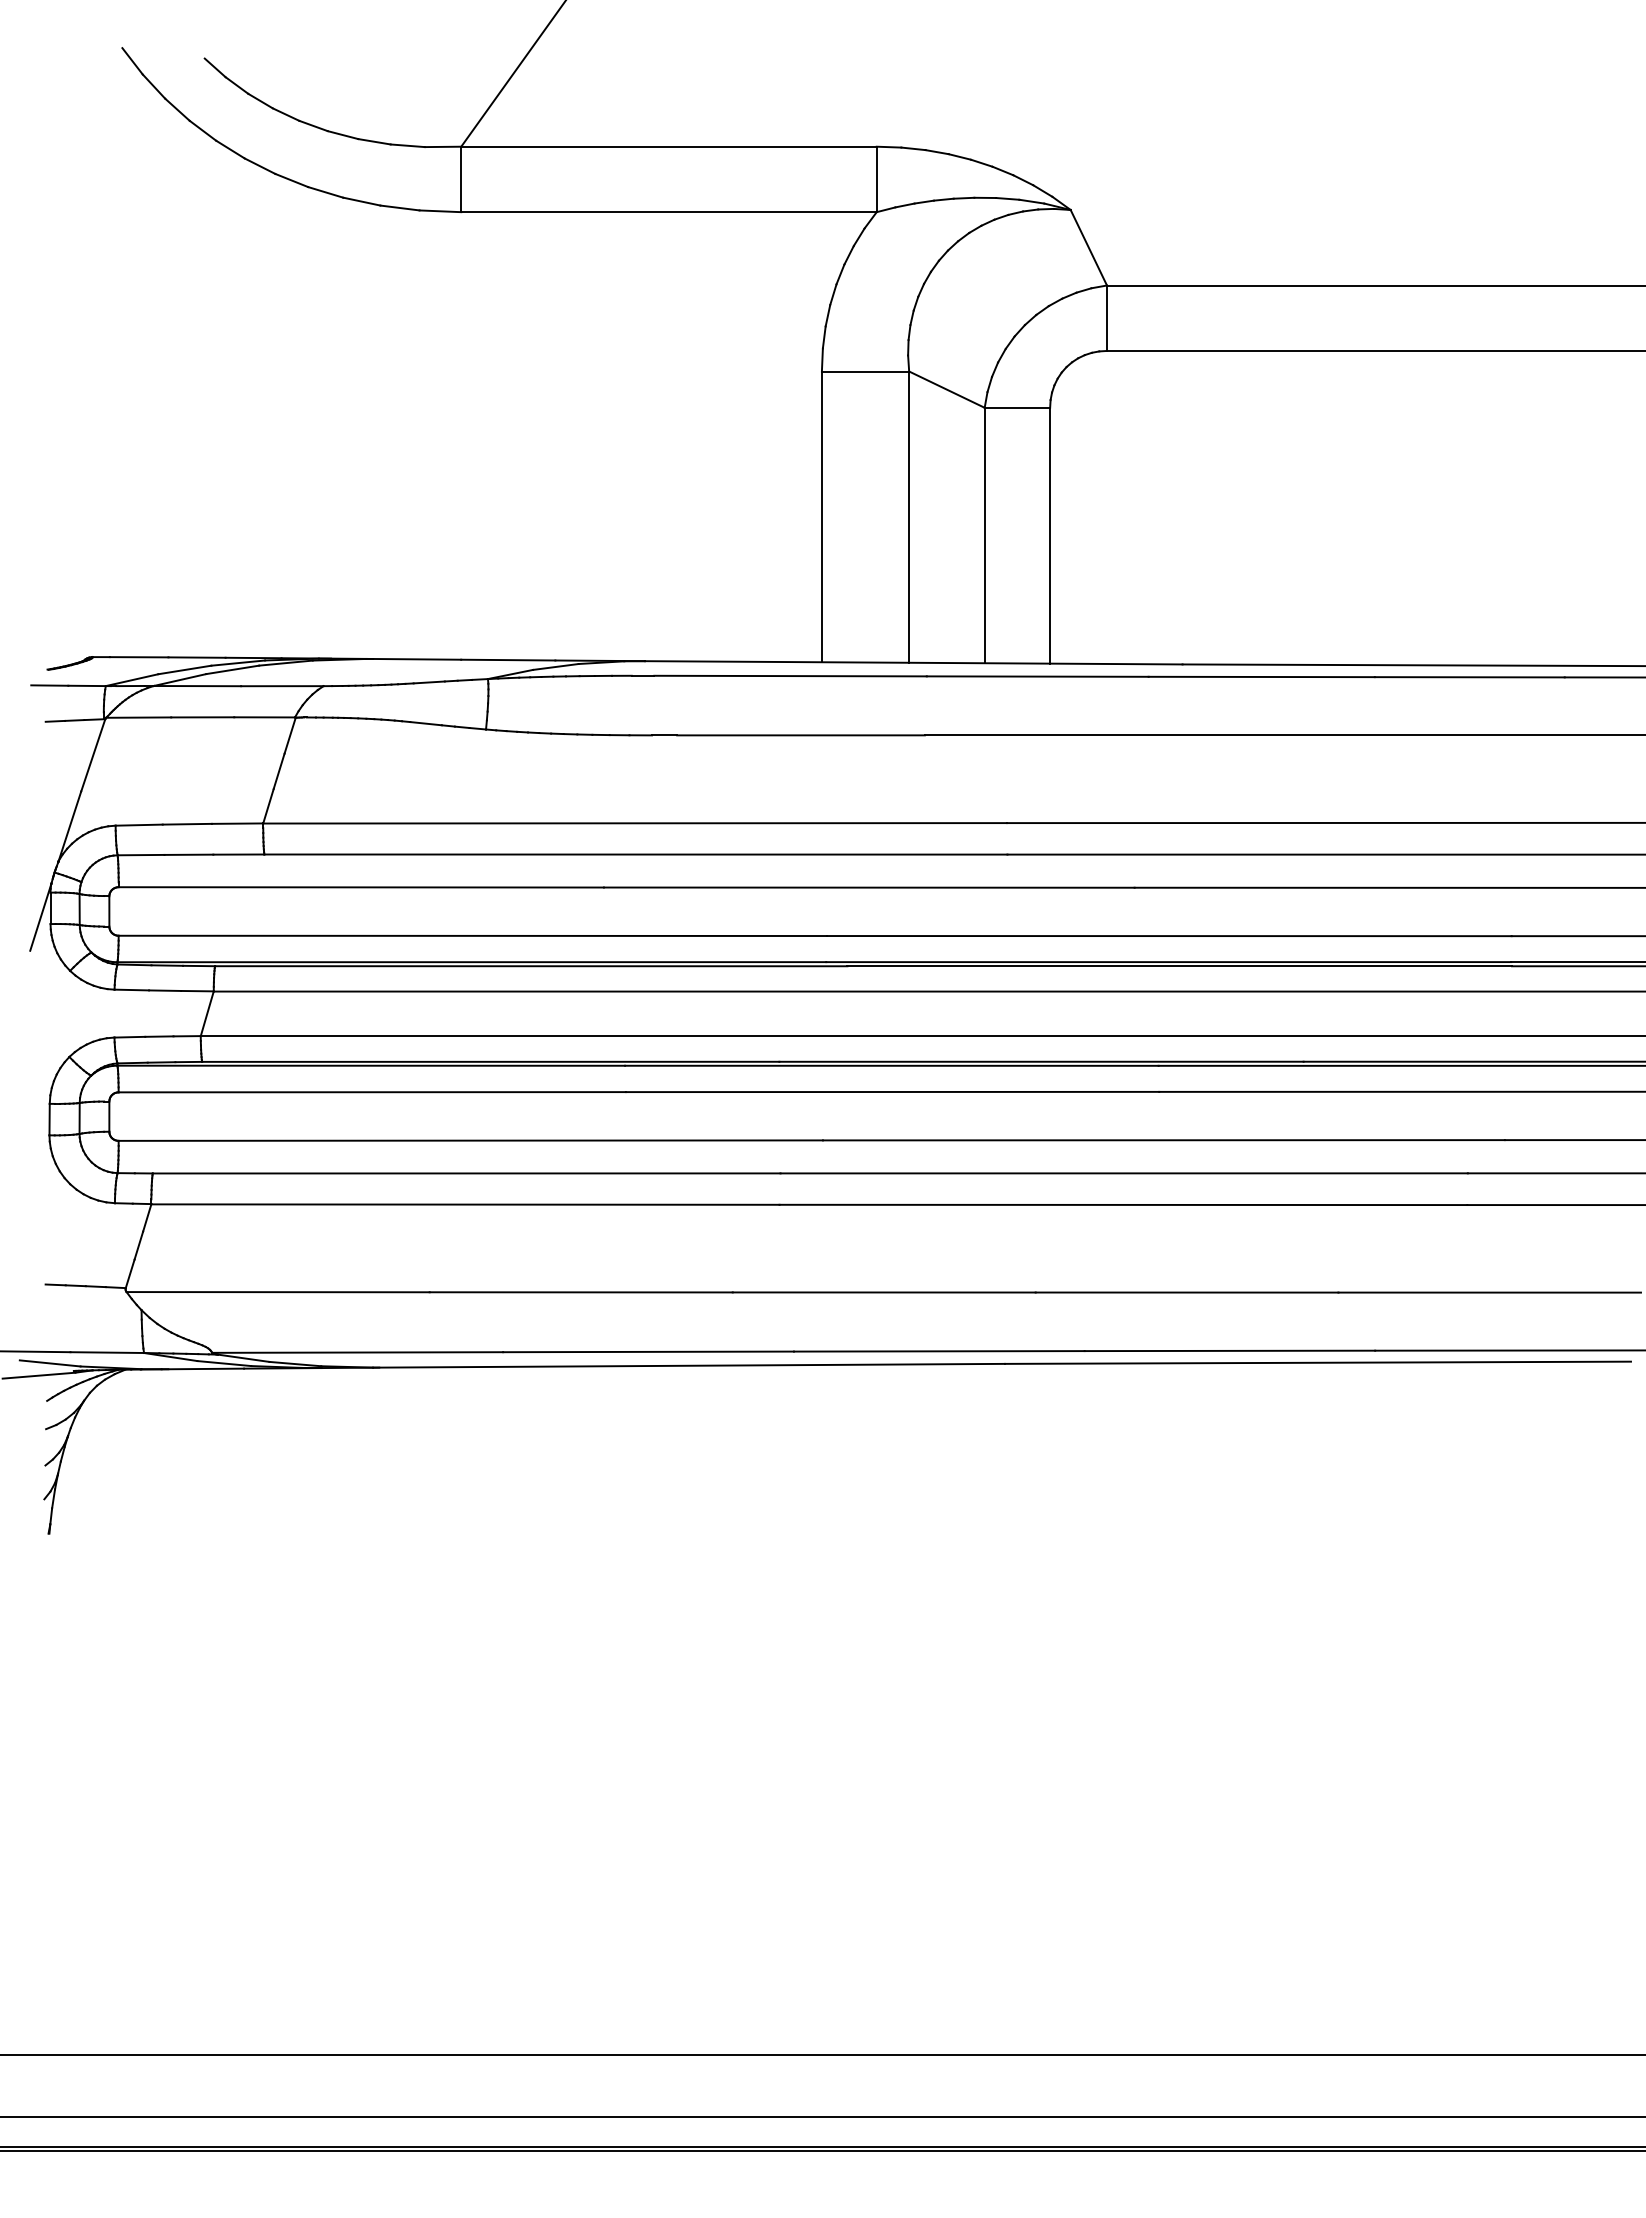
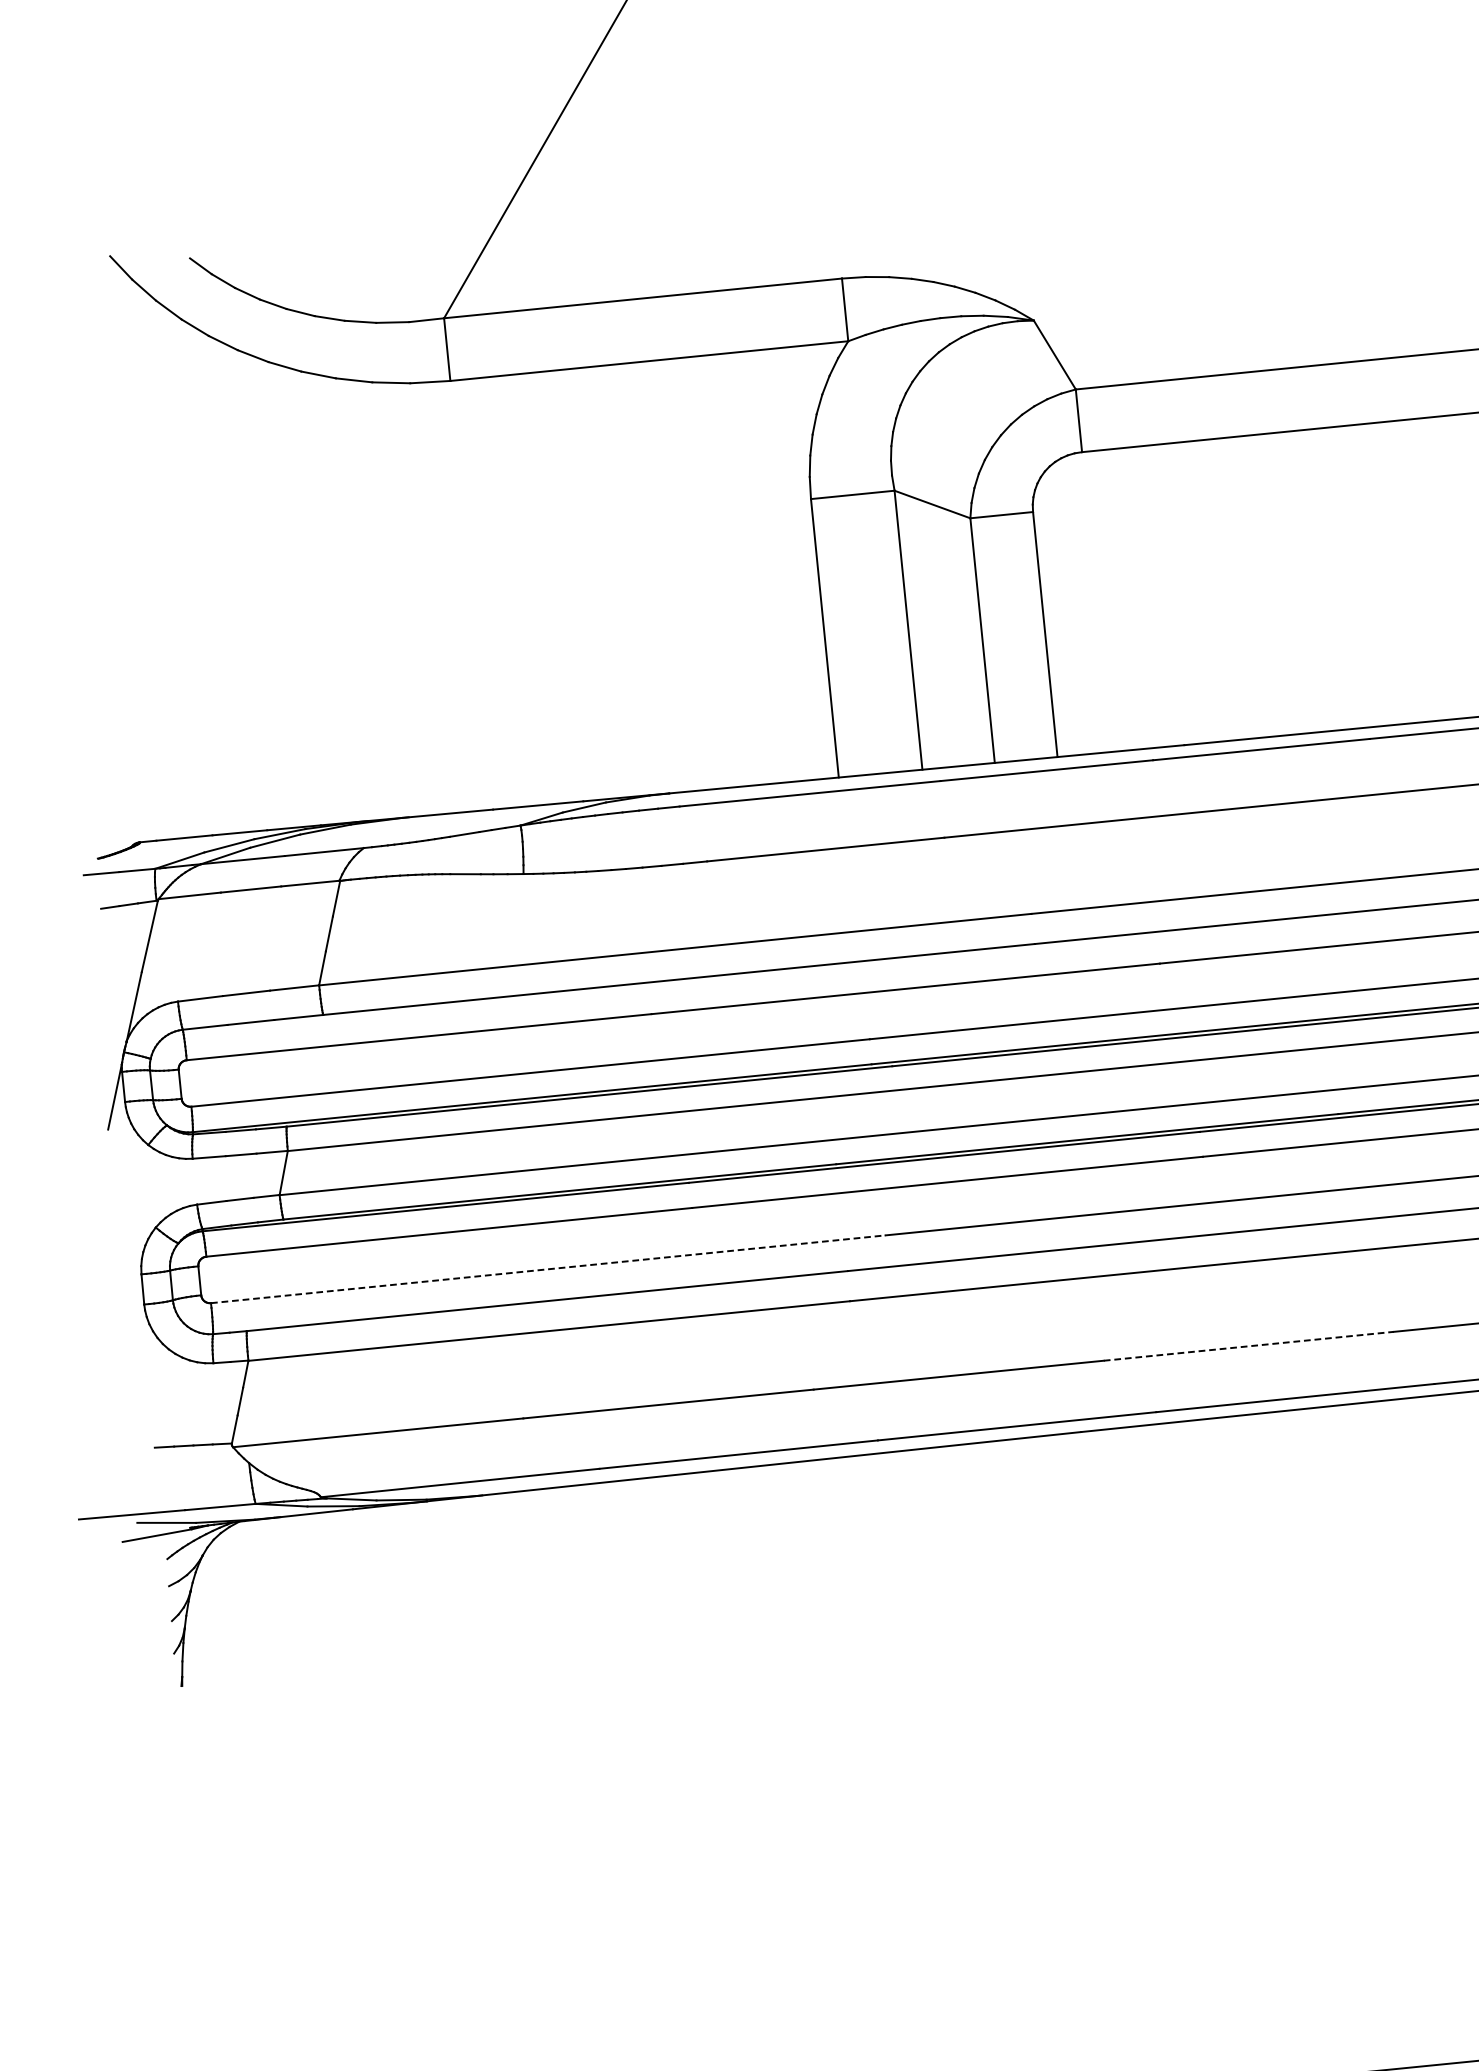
line: (471, 1140) -> (548, 1269), solid -> dashed
line: (1187, 1292) -> (1249, 1346), solid -> dashed

